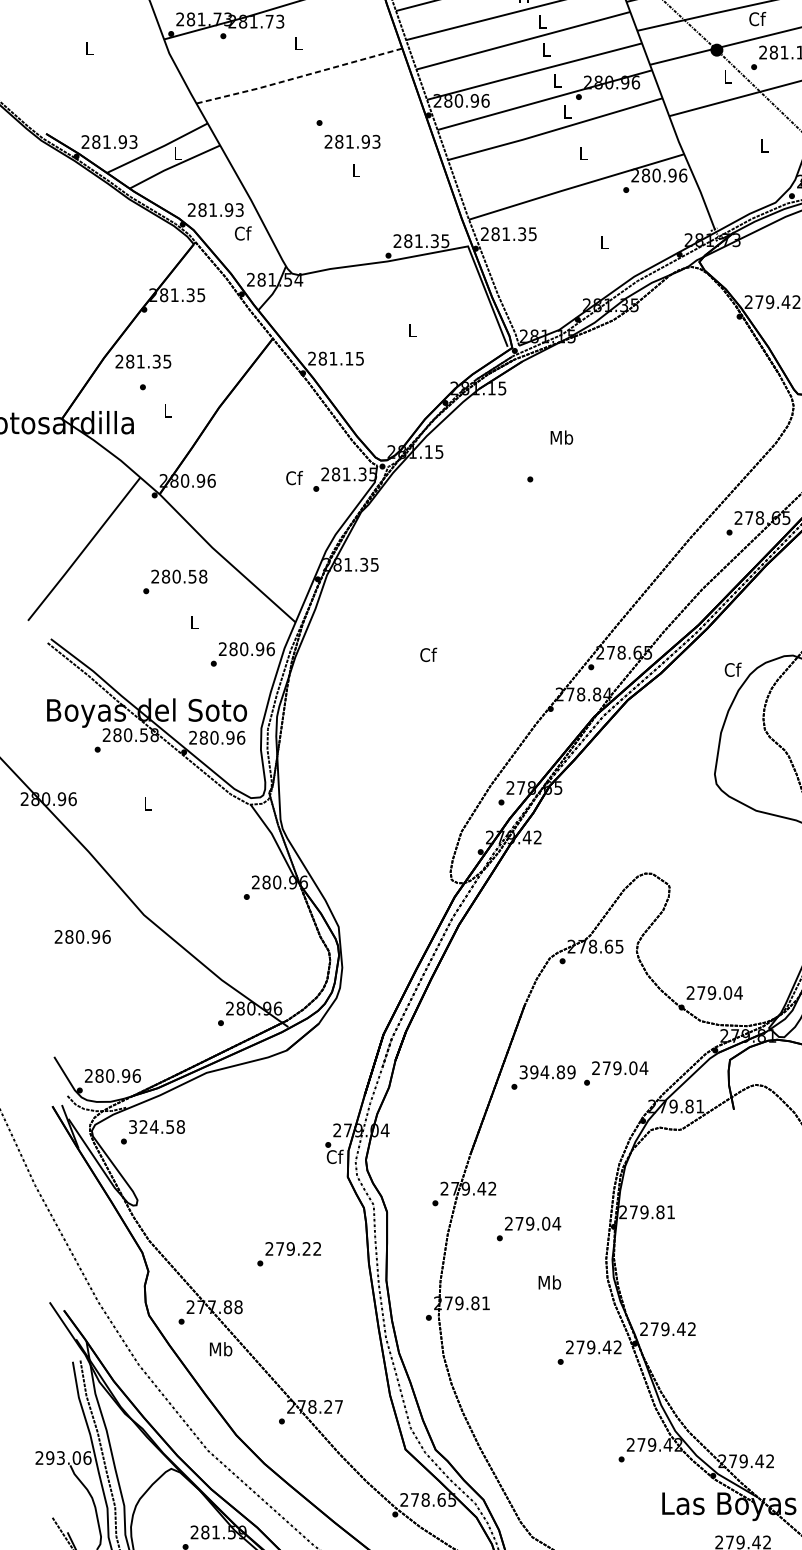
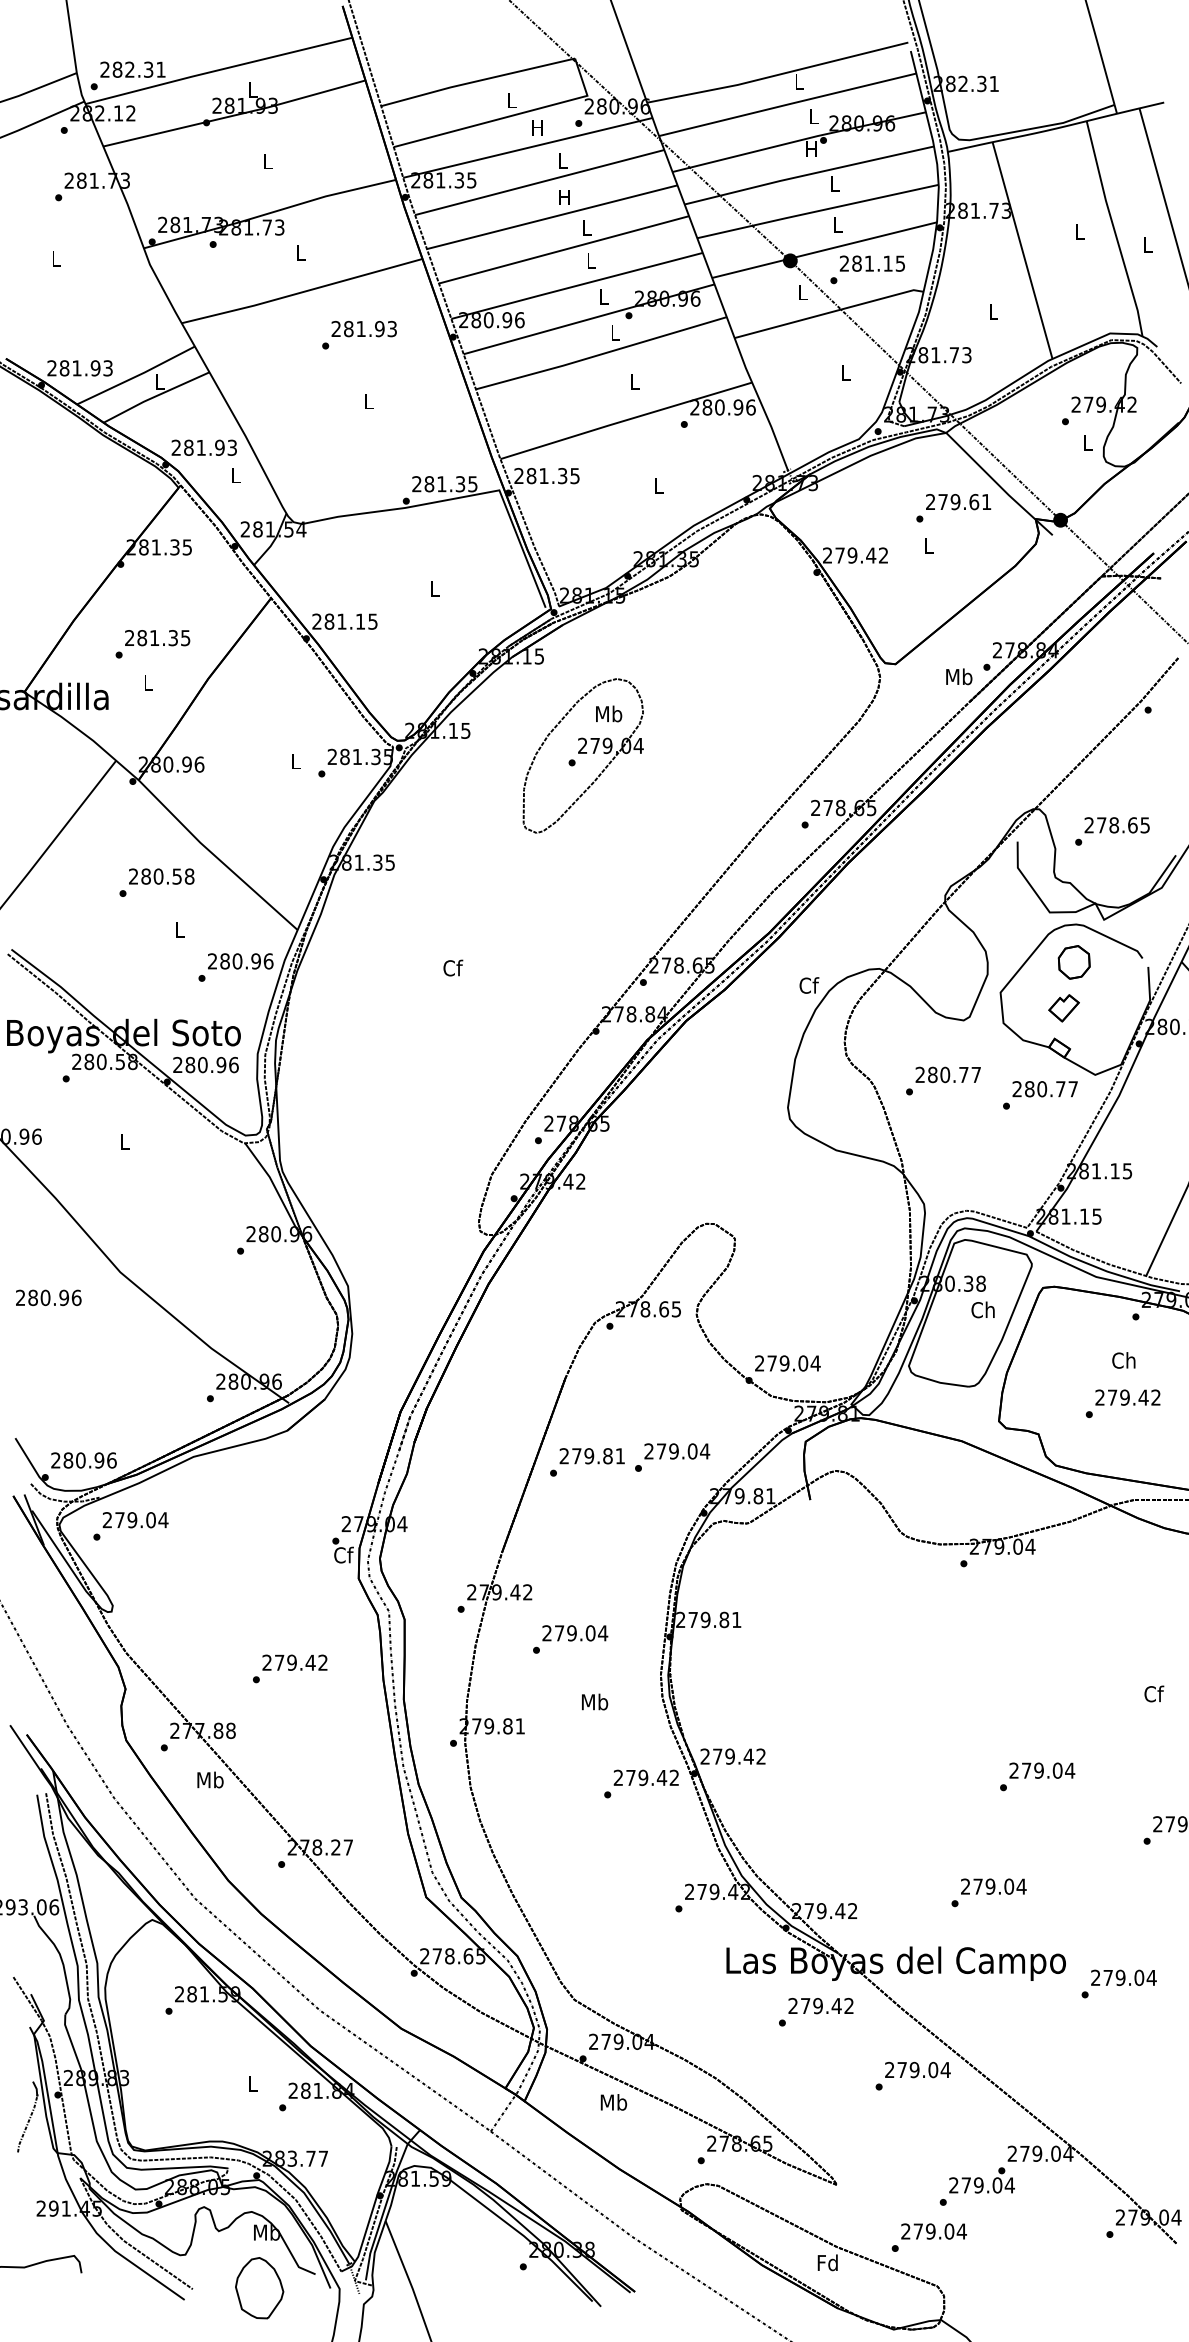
text: (757, 19) -> (837, 224), Cf -> L
line: (298, 77) -> (301, 292), dashed -> solid
text: (351, 142) -> (363, 329), moved
text: (243, 232) -> (236, 474), Cf -> L
text: (143, 361) -> (157, 638), moved
part: (539, 473) -> (582, 755), added
text: (294, 477) -> (296, 760), Cf -> L
text: (547, 1072) -> (592, 1456), 394.89 -> 279.81
text: (156, 1127) -> (135, 1520), 324.58 -> 279.04
text: (306, 1248) -> (310, 1662), 279.22 -> 279.42

